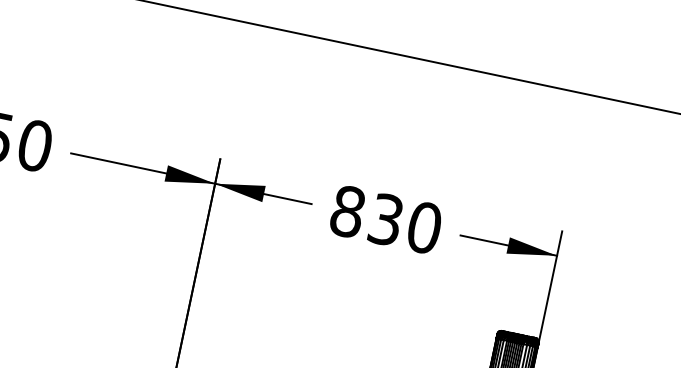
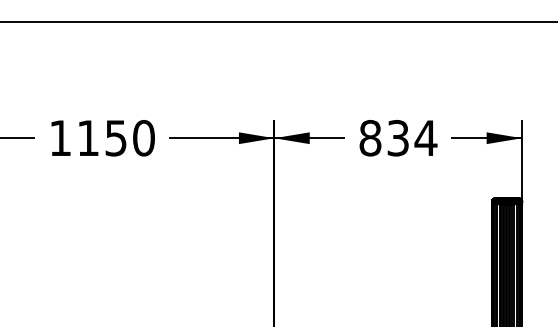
text: (423, 228) -> (425, 138), 830 -> 834

